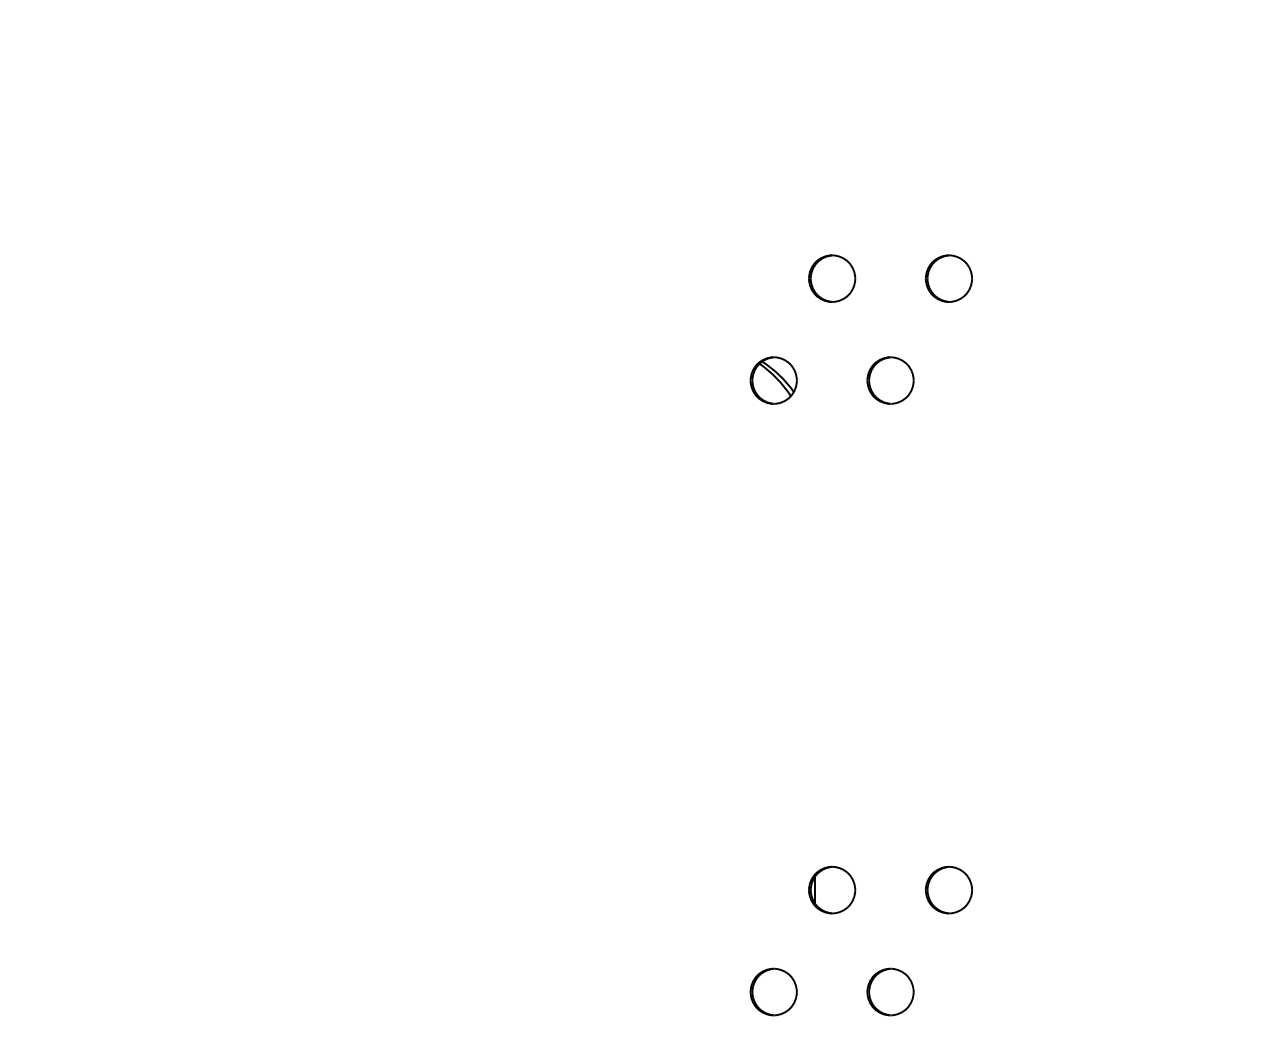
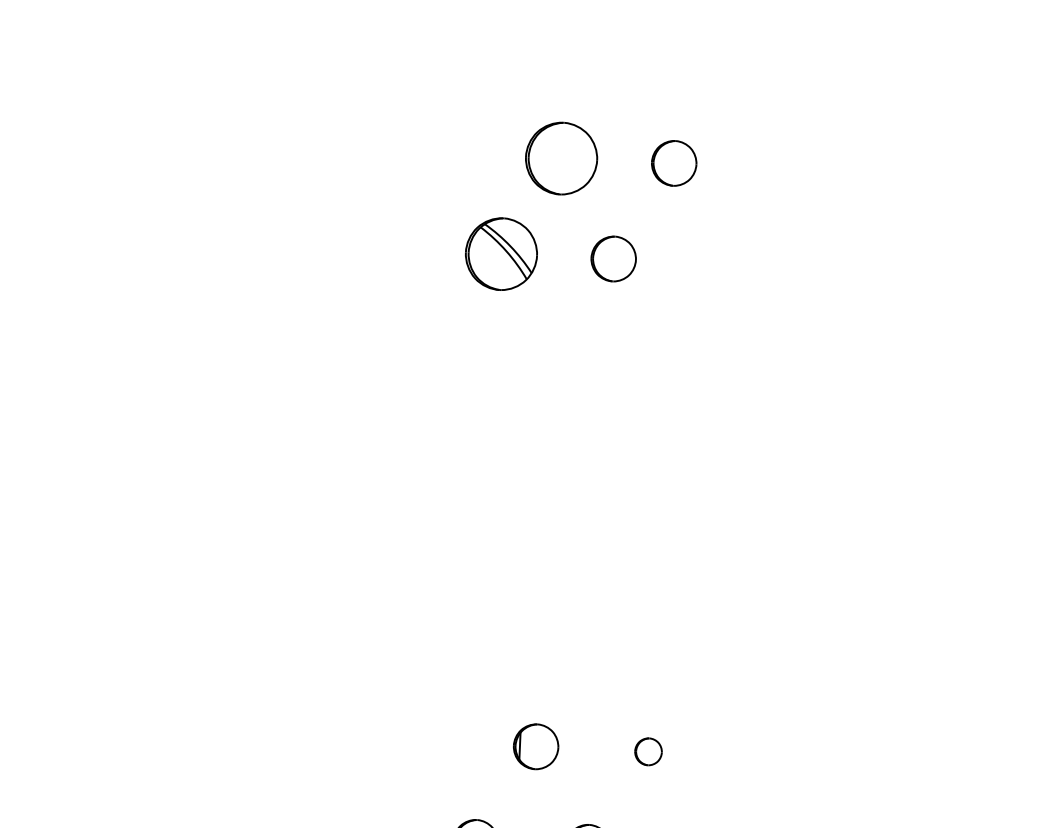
part: (832, 278) -> (562, 158), size x1.6
part: (773, 380) -> (501, 254), size x1.6
part: (948, 890) -> (648, 752), size x0.6

